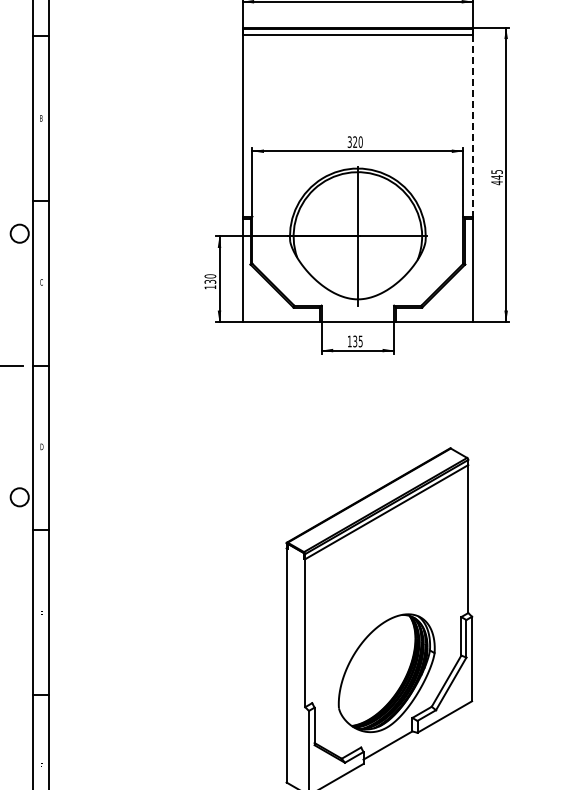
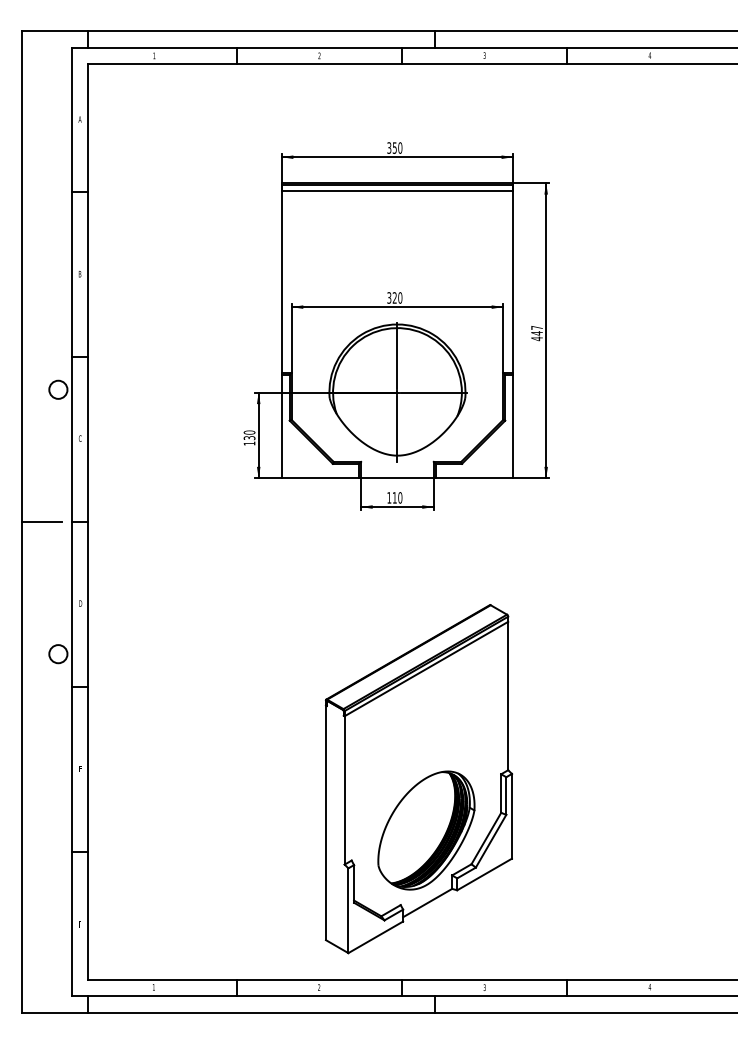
line: (473, 125) -> (513, 281), dashed -> solid
text: (496, 171) -> (536, 327), 445 -> 447
text: (357, 341) -> (397, 497), 135 -> 110

